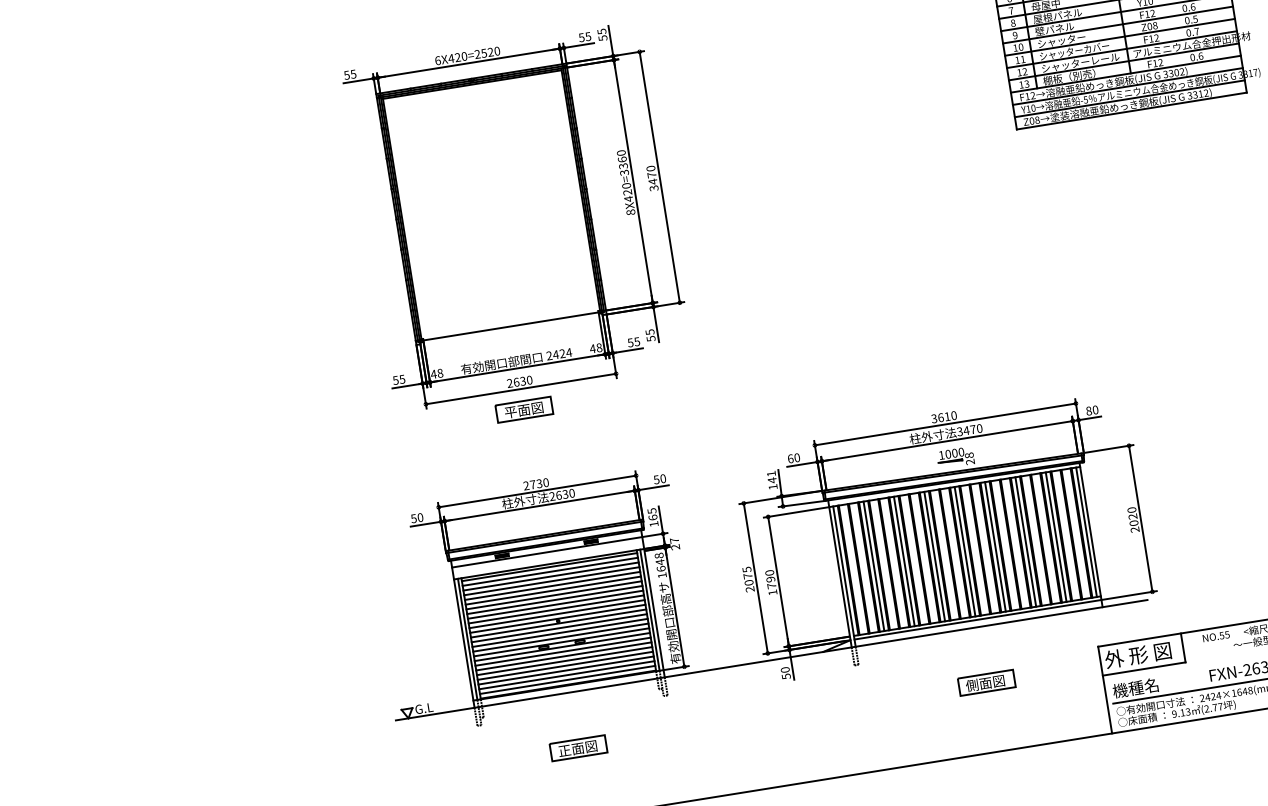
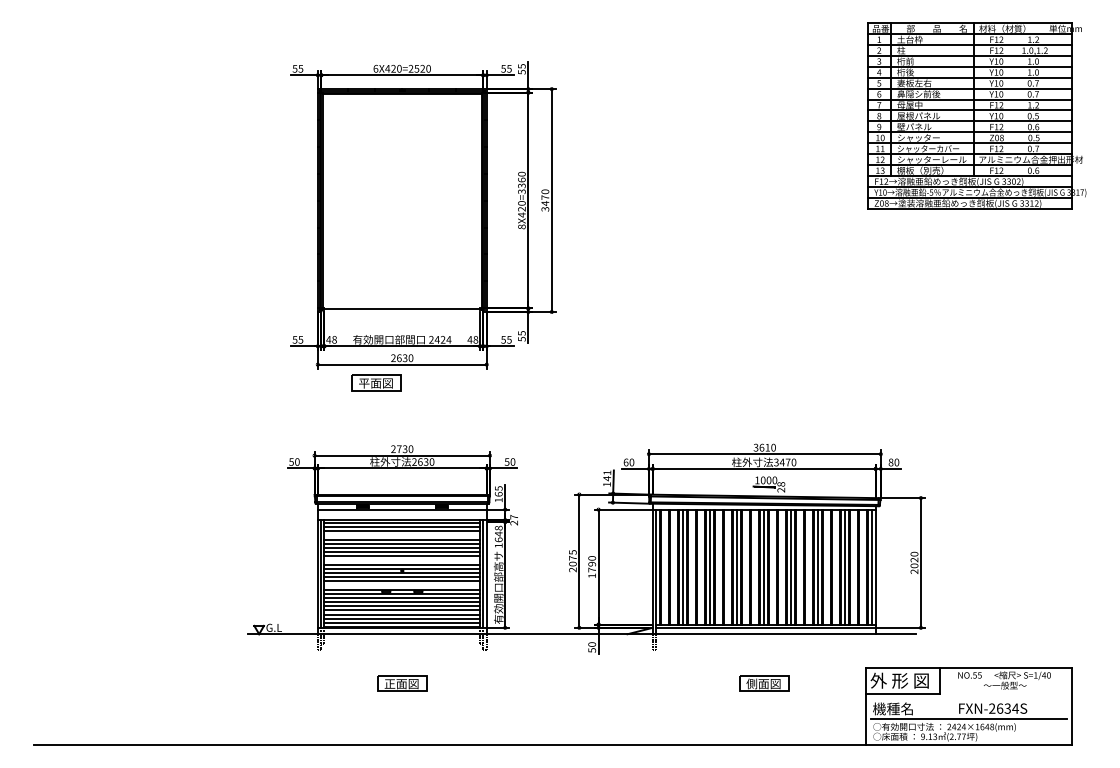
part: (524, 409) -> (376, 382), moved
line: (552, 581) -> (402, 535), removed
line: (556, 609) -> (402, 560), removed
line: (561, 637) -> (402, 585), removed

